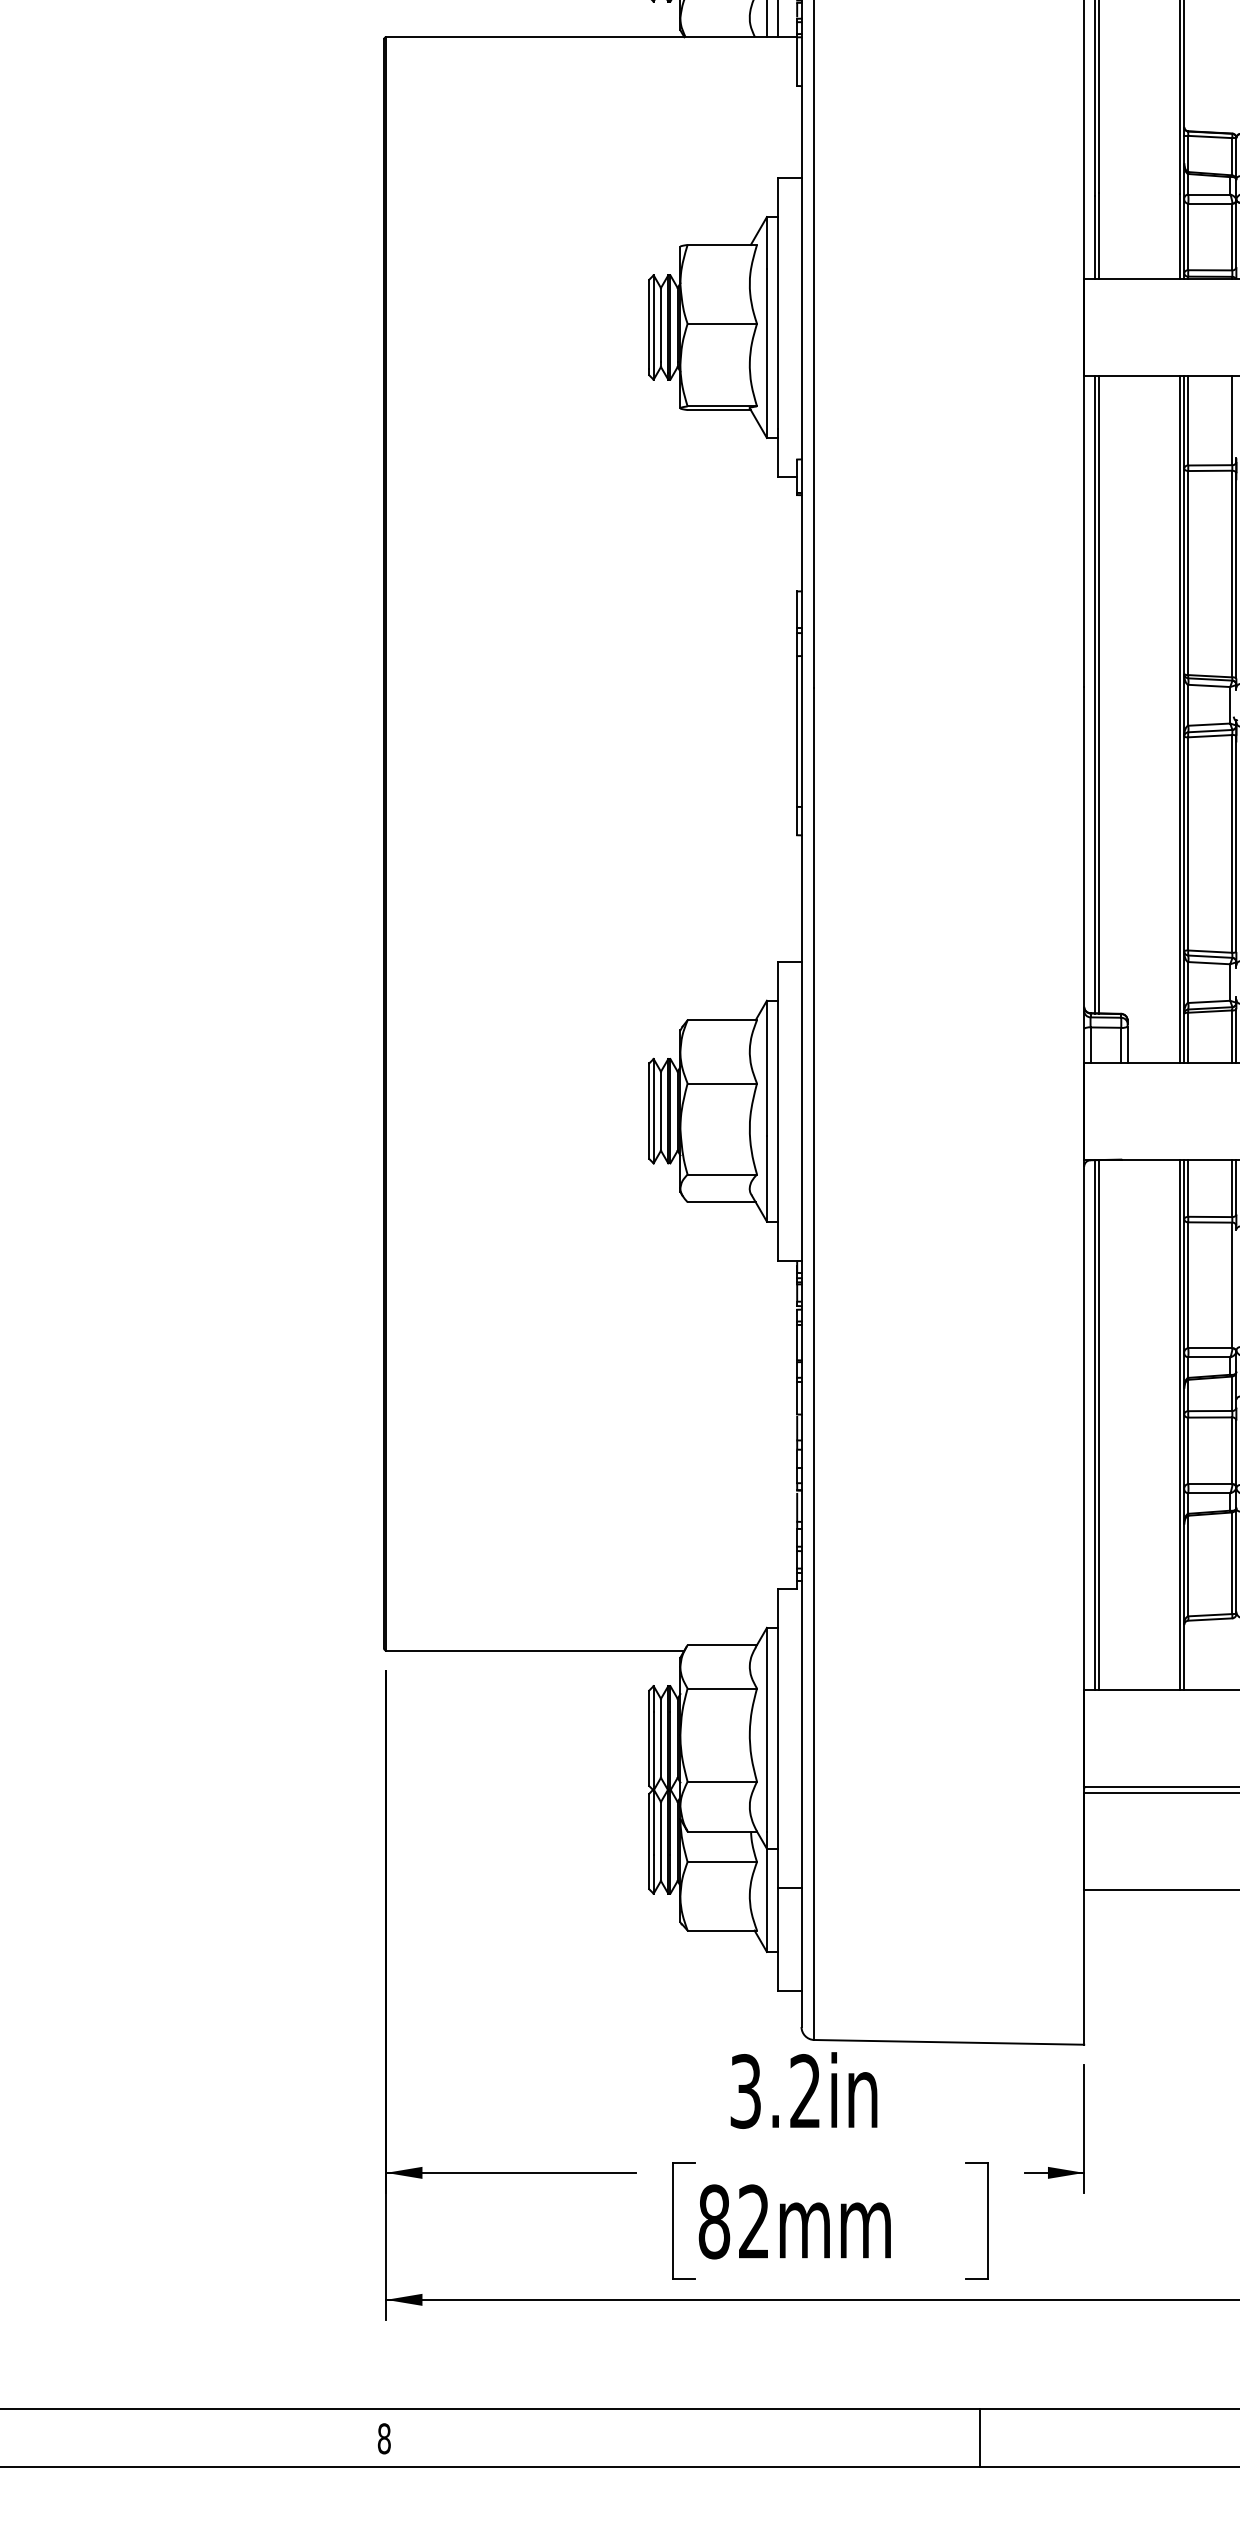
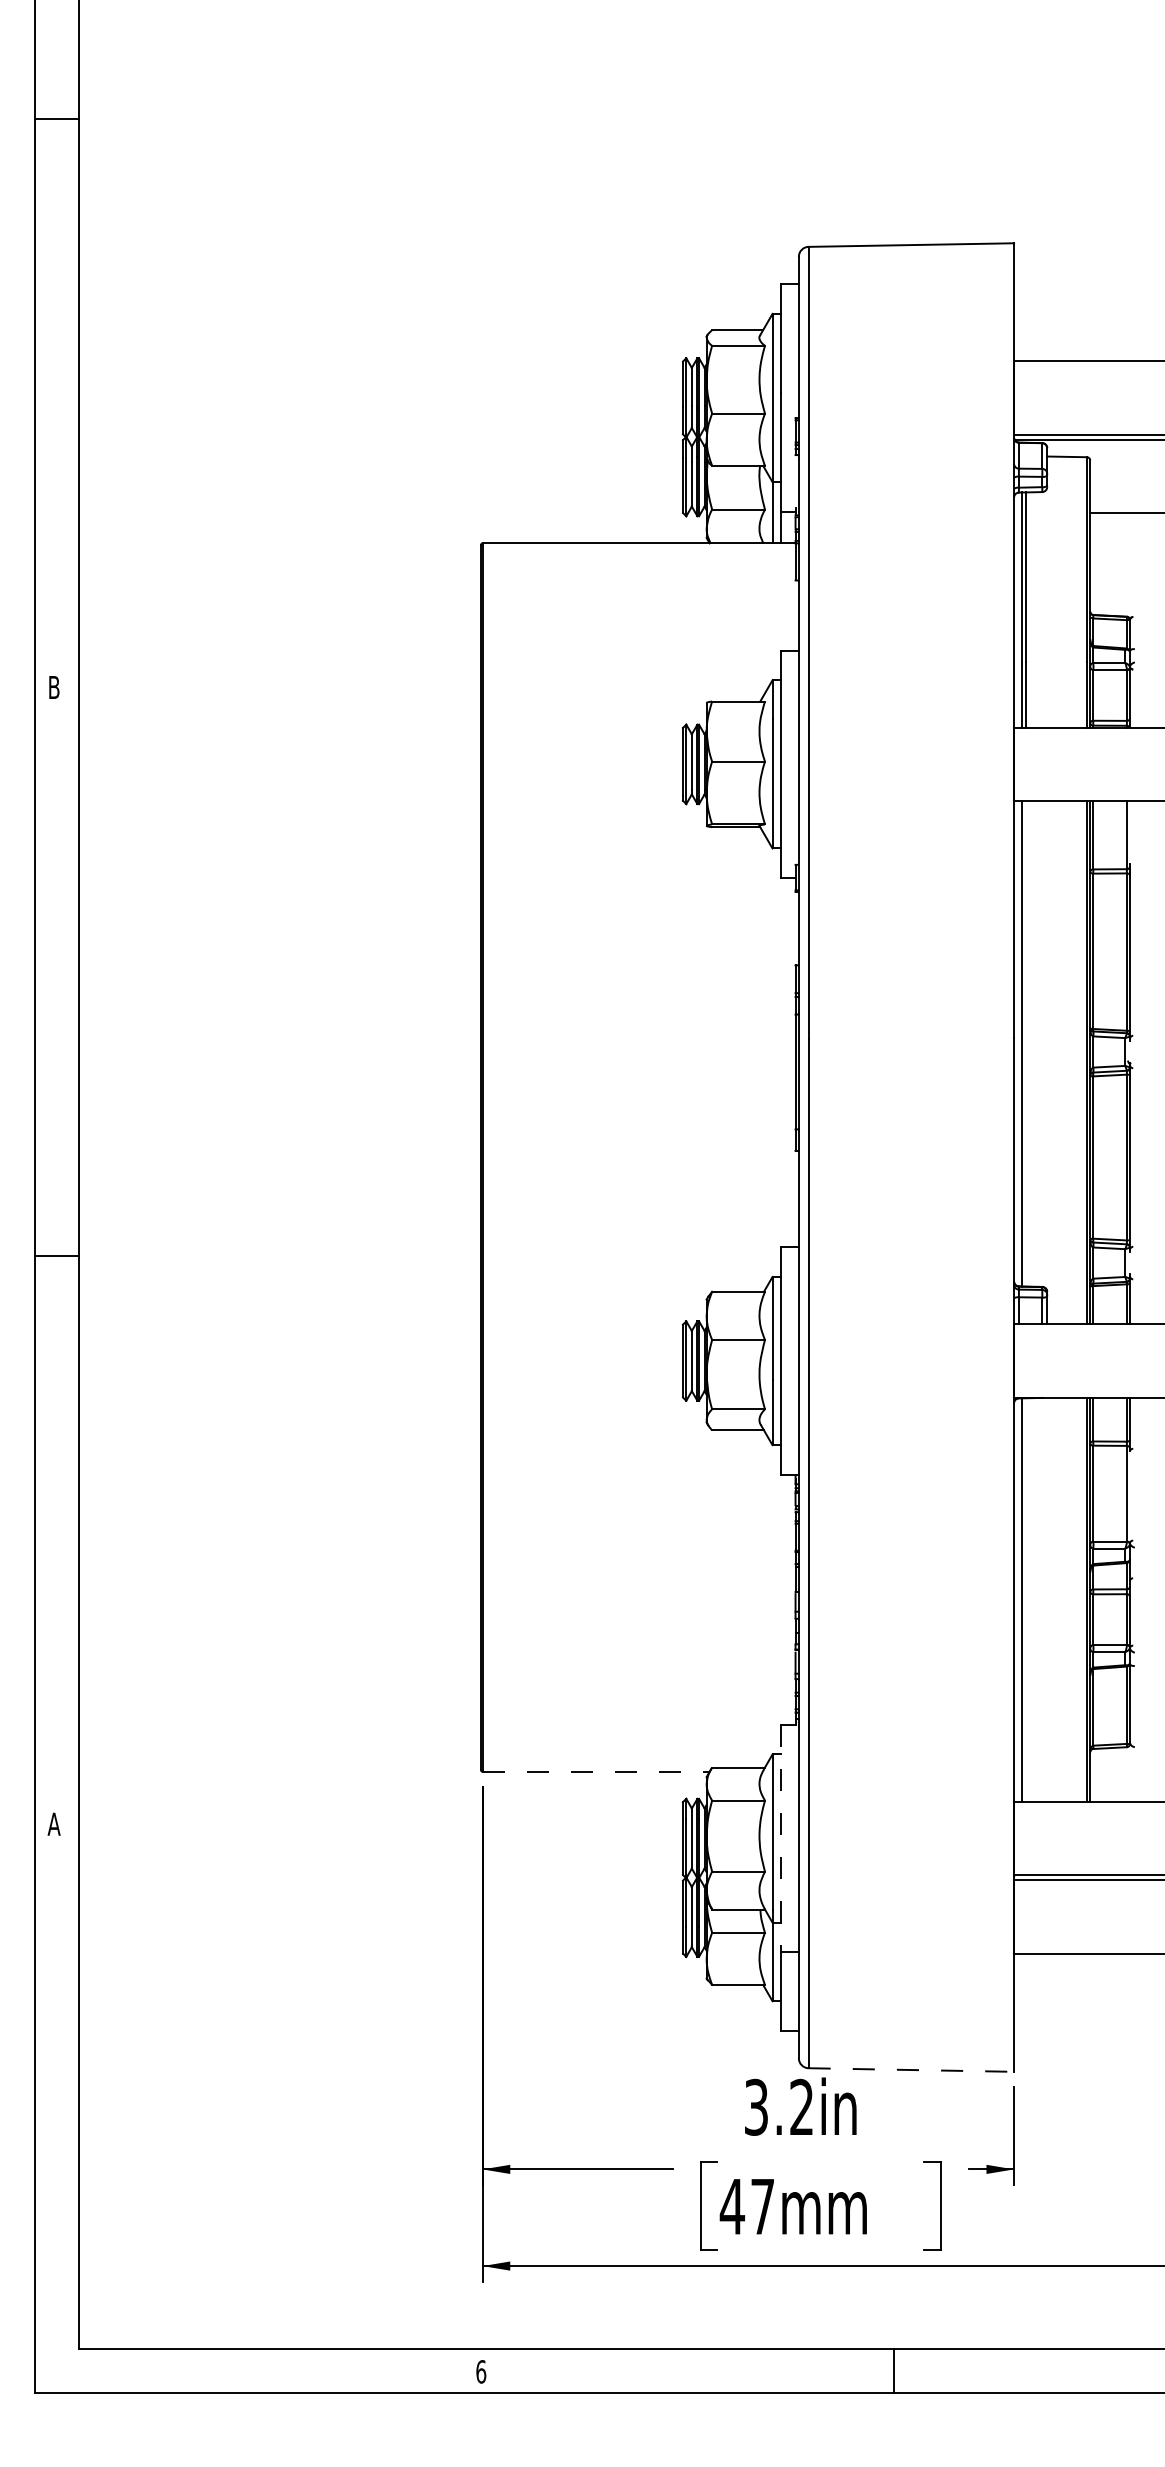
line: (1099, 694) -> (1025, 1043), removed
line: (1099, 1424) -> (1025, 1599), removed
line: (535, 1650) -> (596, 1771), solid -> dashed
line: (777, 1738) -> (780, 1838), solid -> dashed
line: (949, 2042) -> (911, 2070), solid -> dashed
text: (732, 2221) -> (746, 2206), 82mm -> 47mm
line: (979, 2436) -> (893, 2370), moved
text: (384, 2438) -> (481, 2371), 8 -> 6

